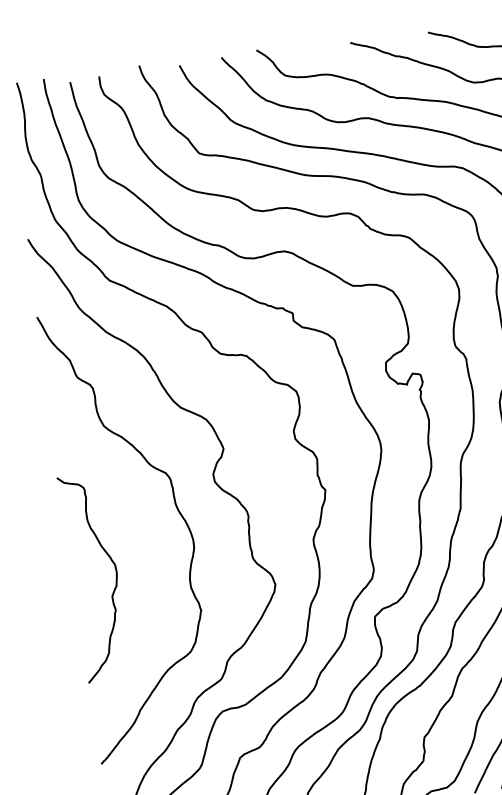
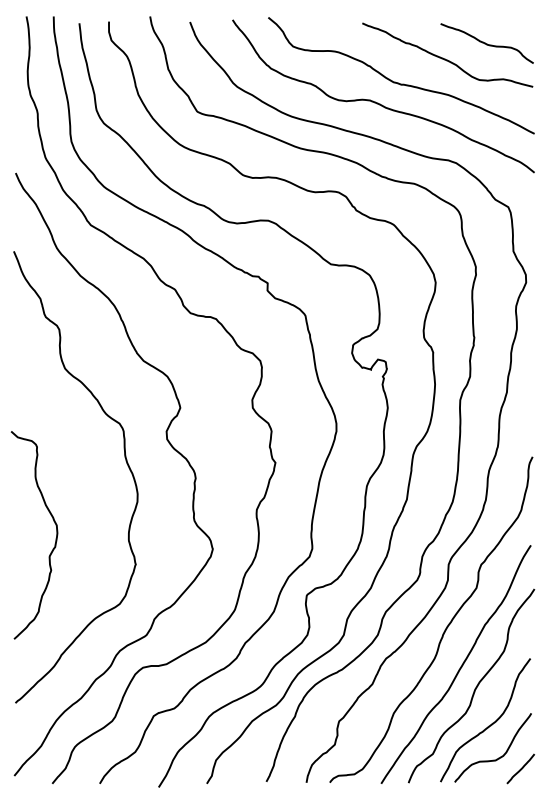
curve: (115, 577) -> (55, 538), moved

